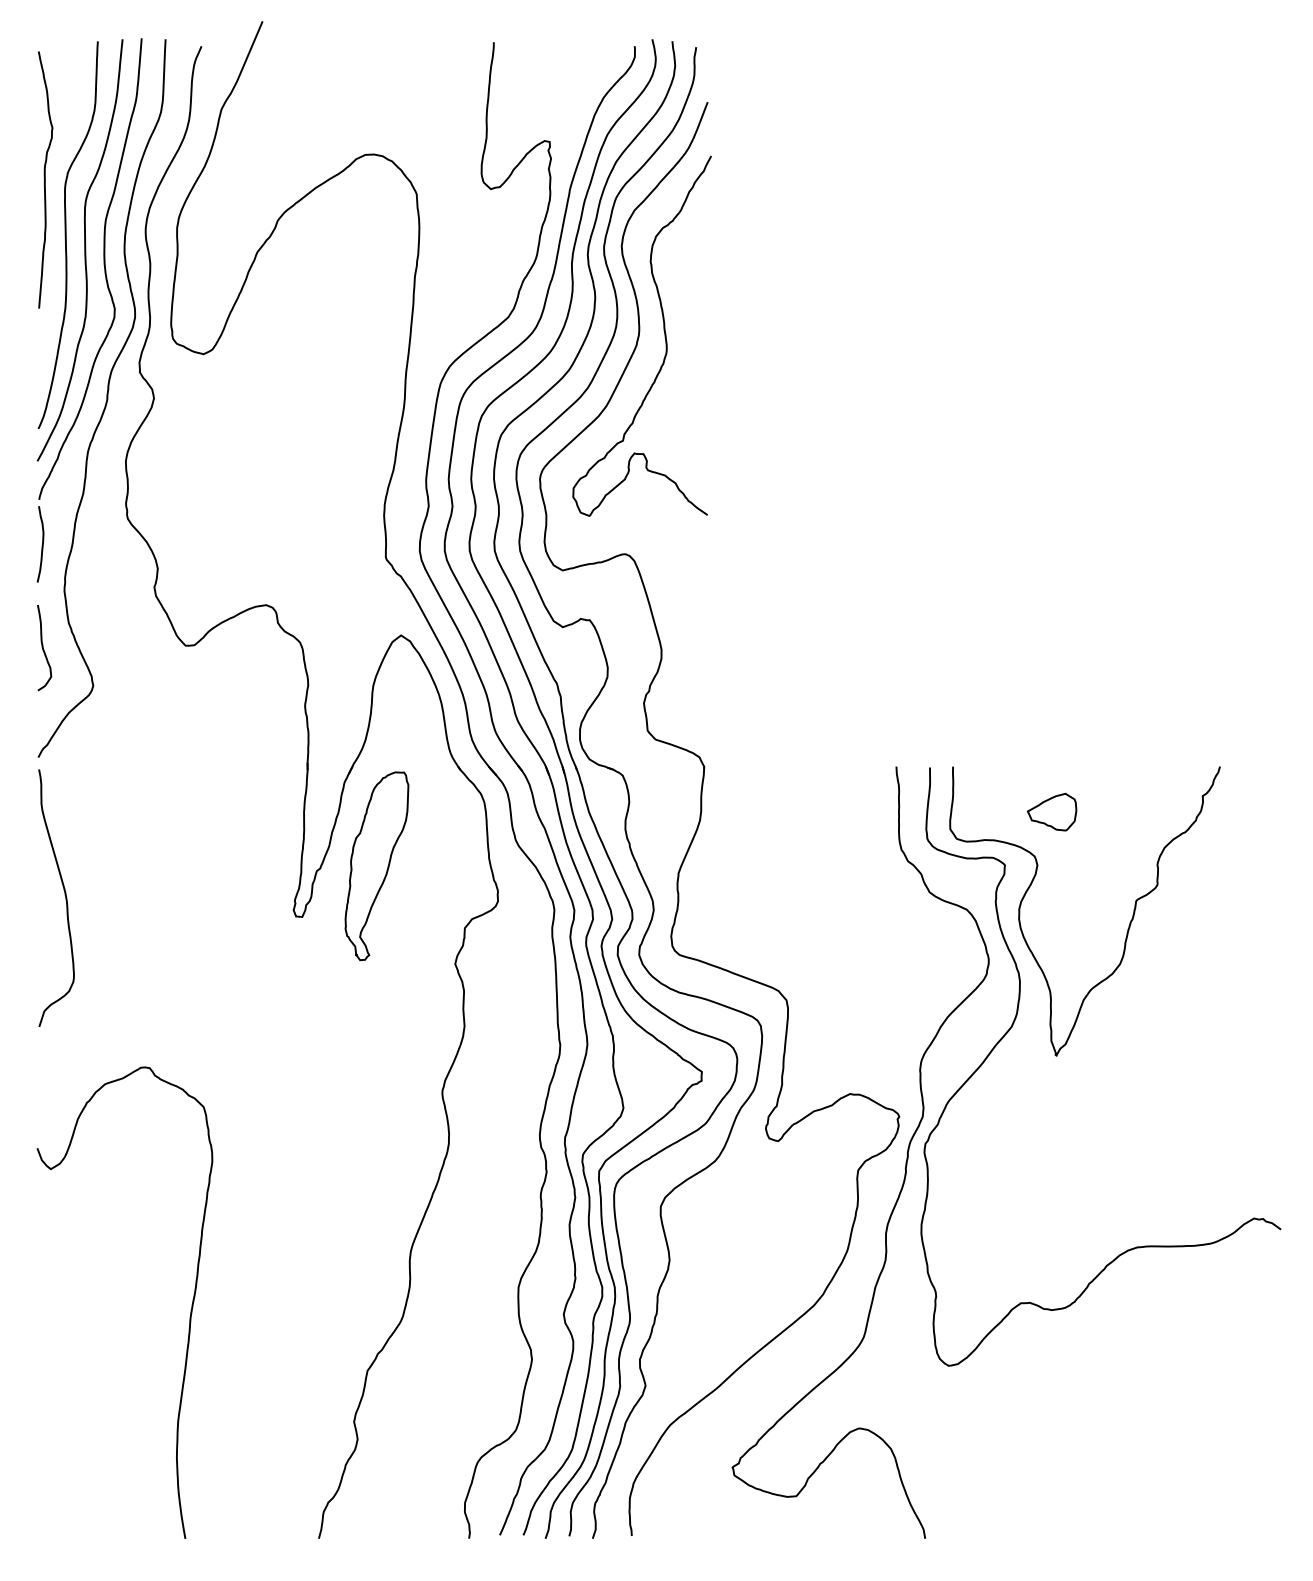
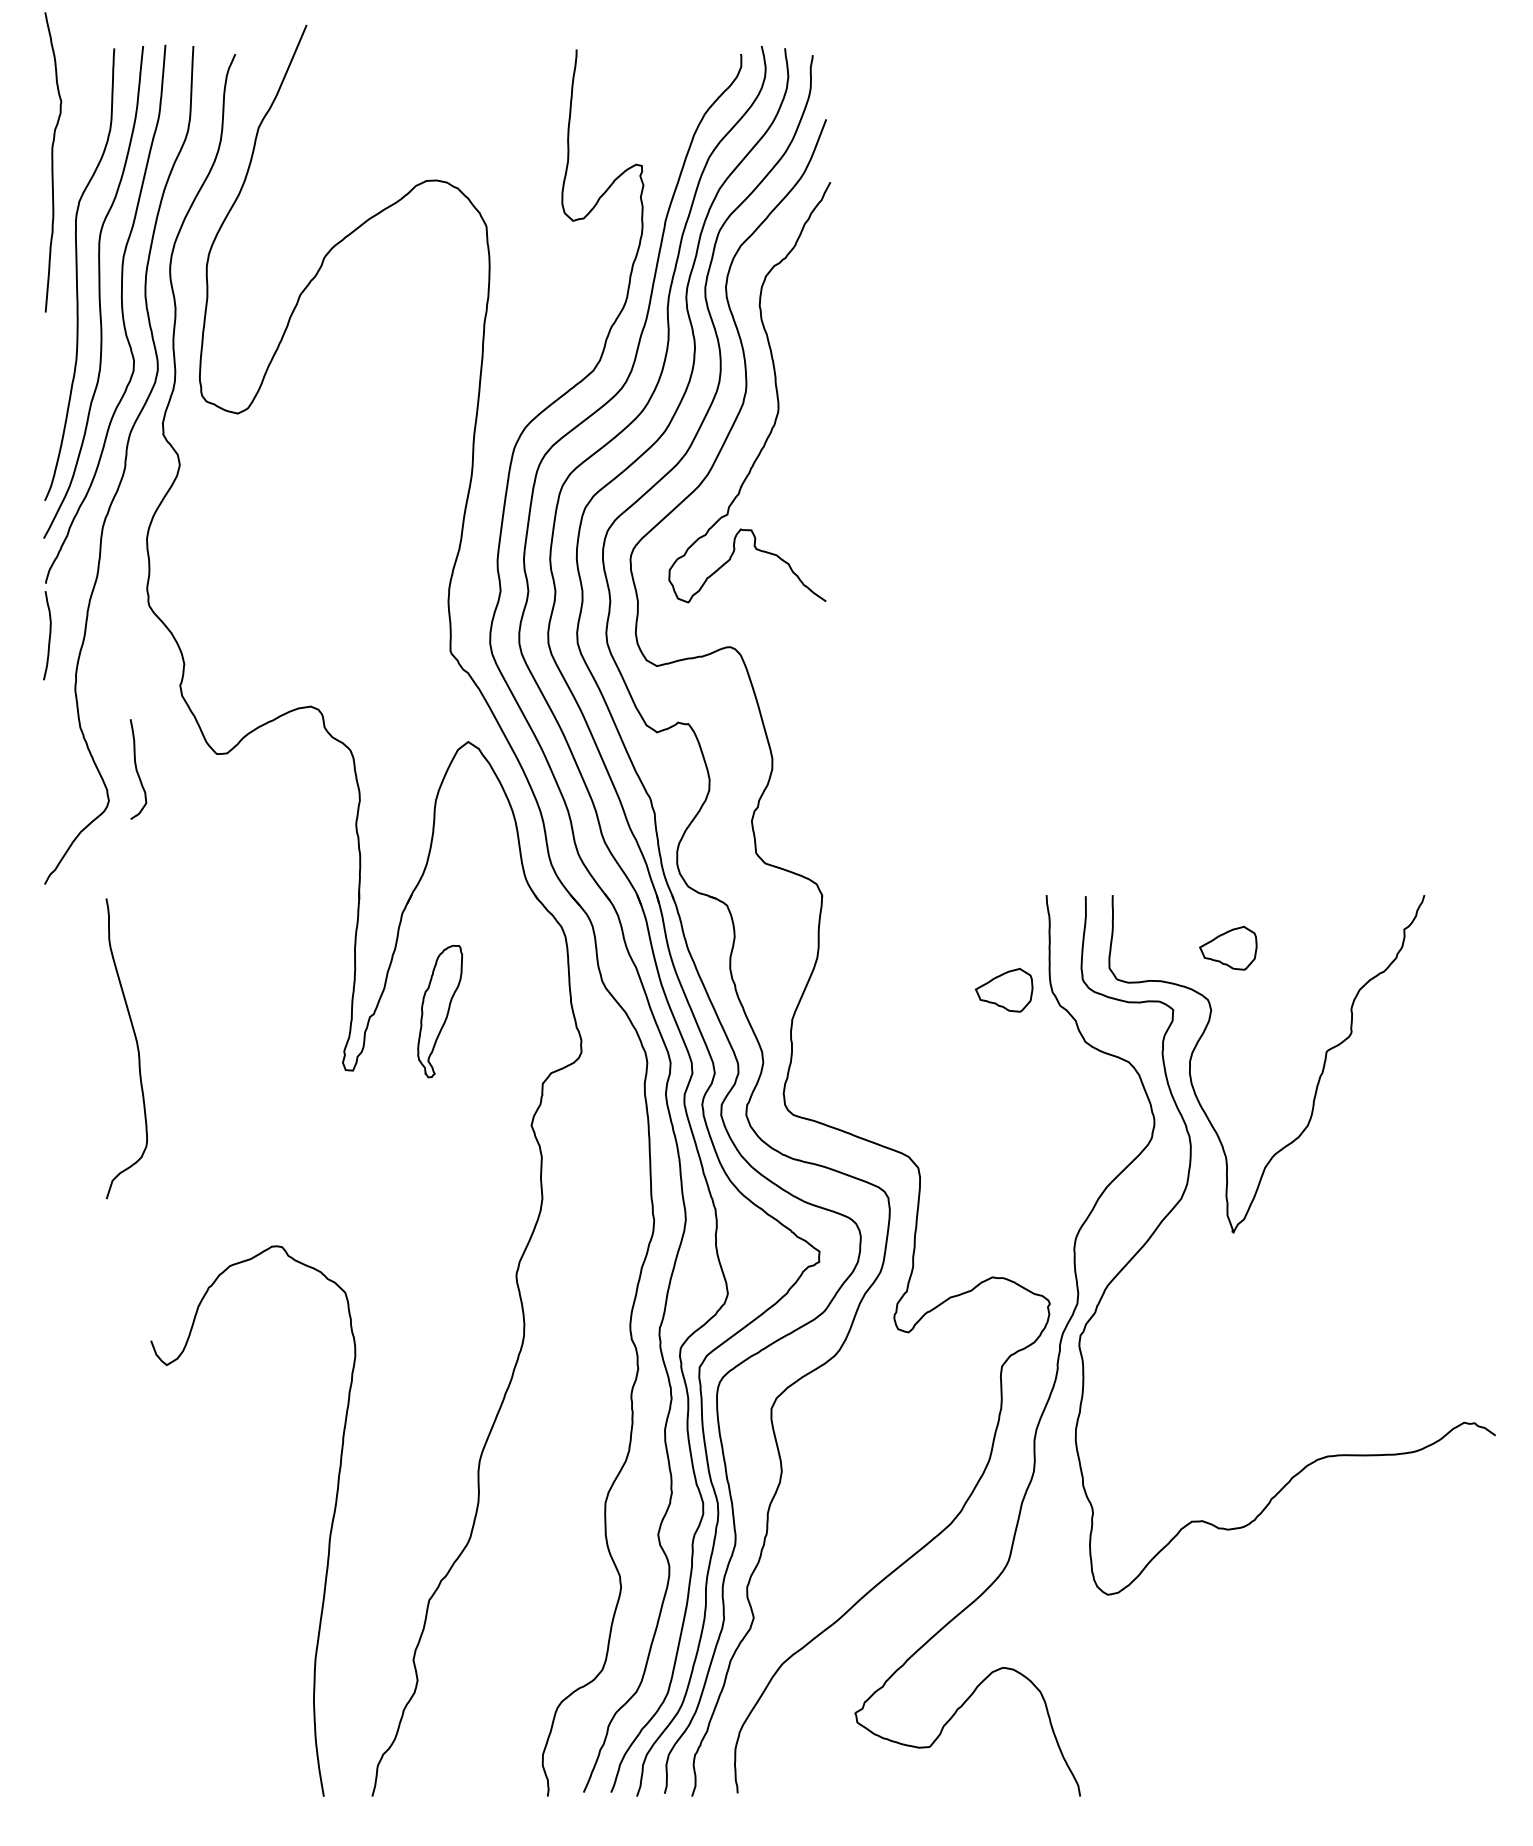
curve: (45, 179) -> (53, 161), moved
curve: (43, 647) -> (137, 768), moved
part: (859, 847) -> (1003, 989), added
part: (376, 866) -> (439, 1011), size x0.6
curve: (64, 895) -> (136, 1045), moved
curve: (190, 1310) -> (329, 1530), moved

